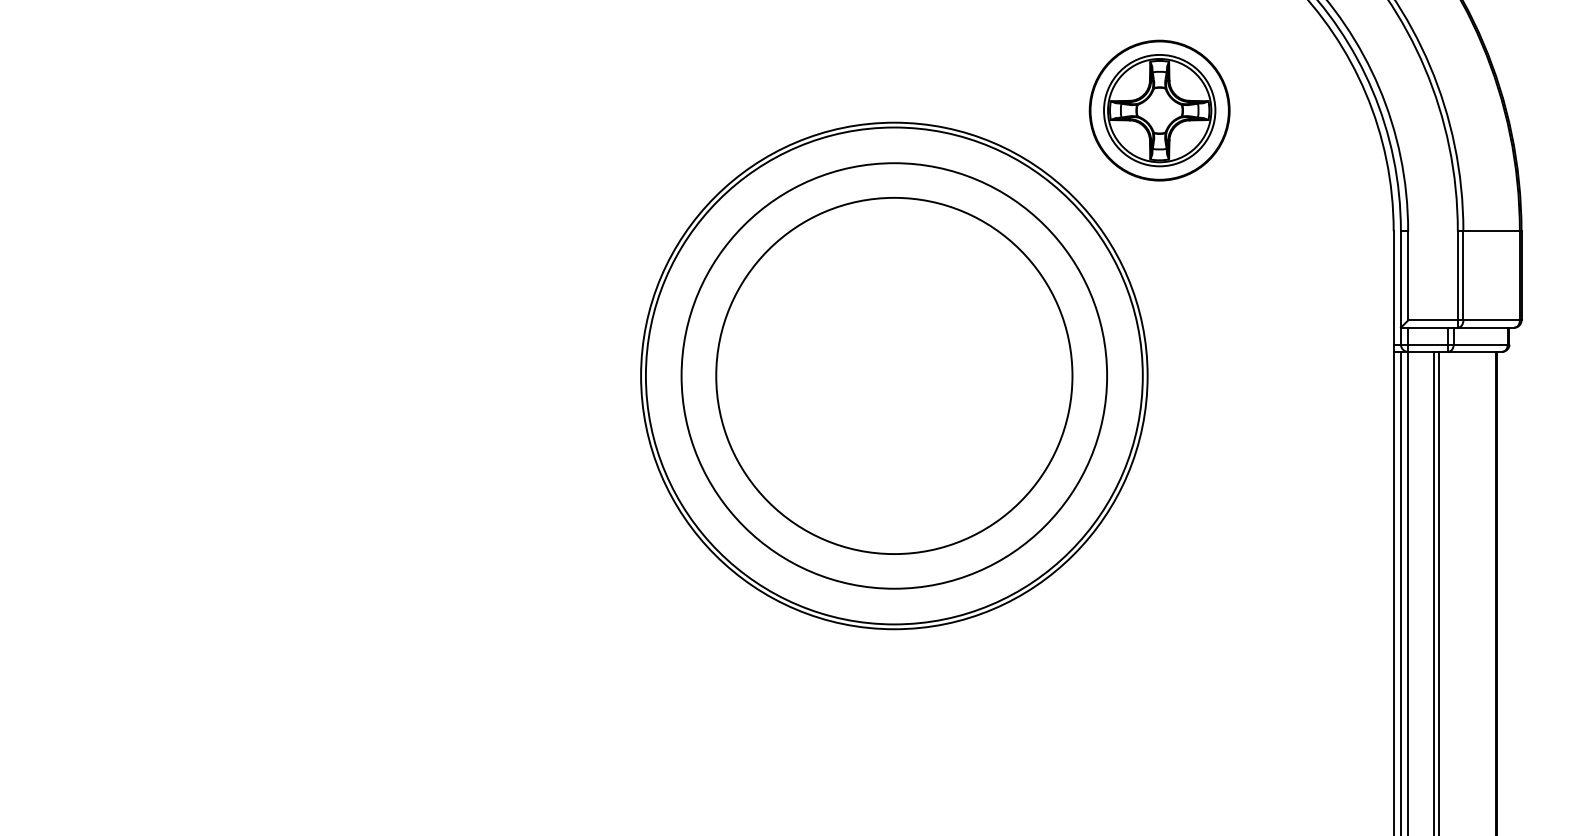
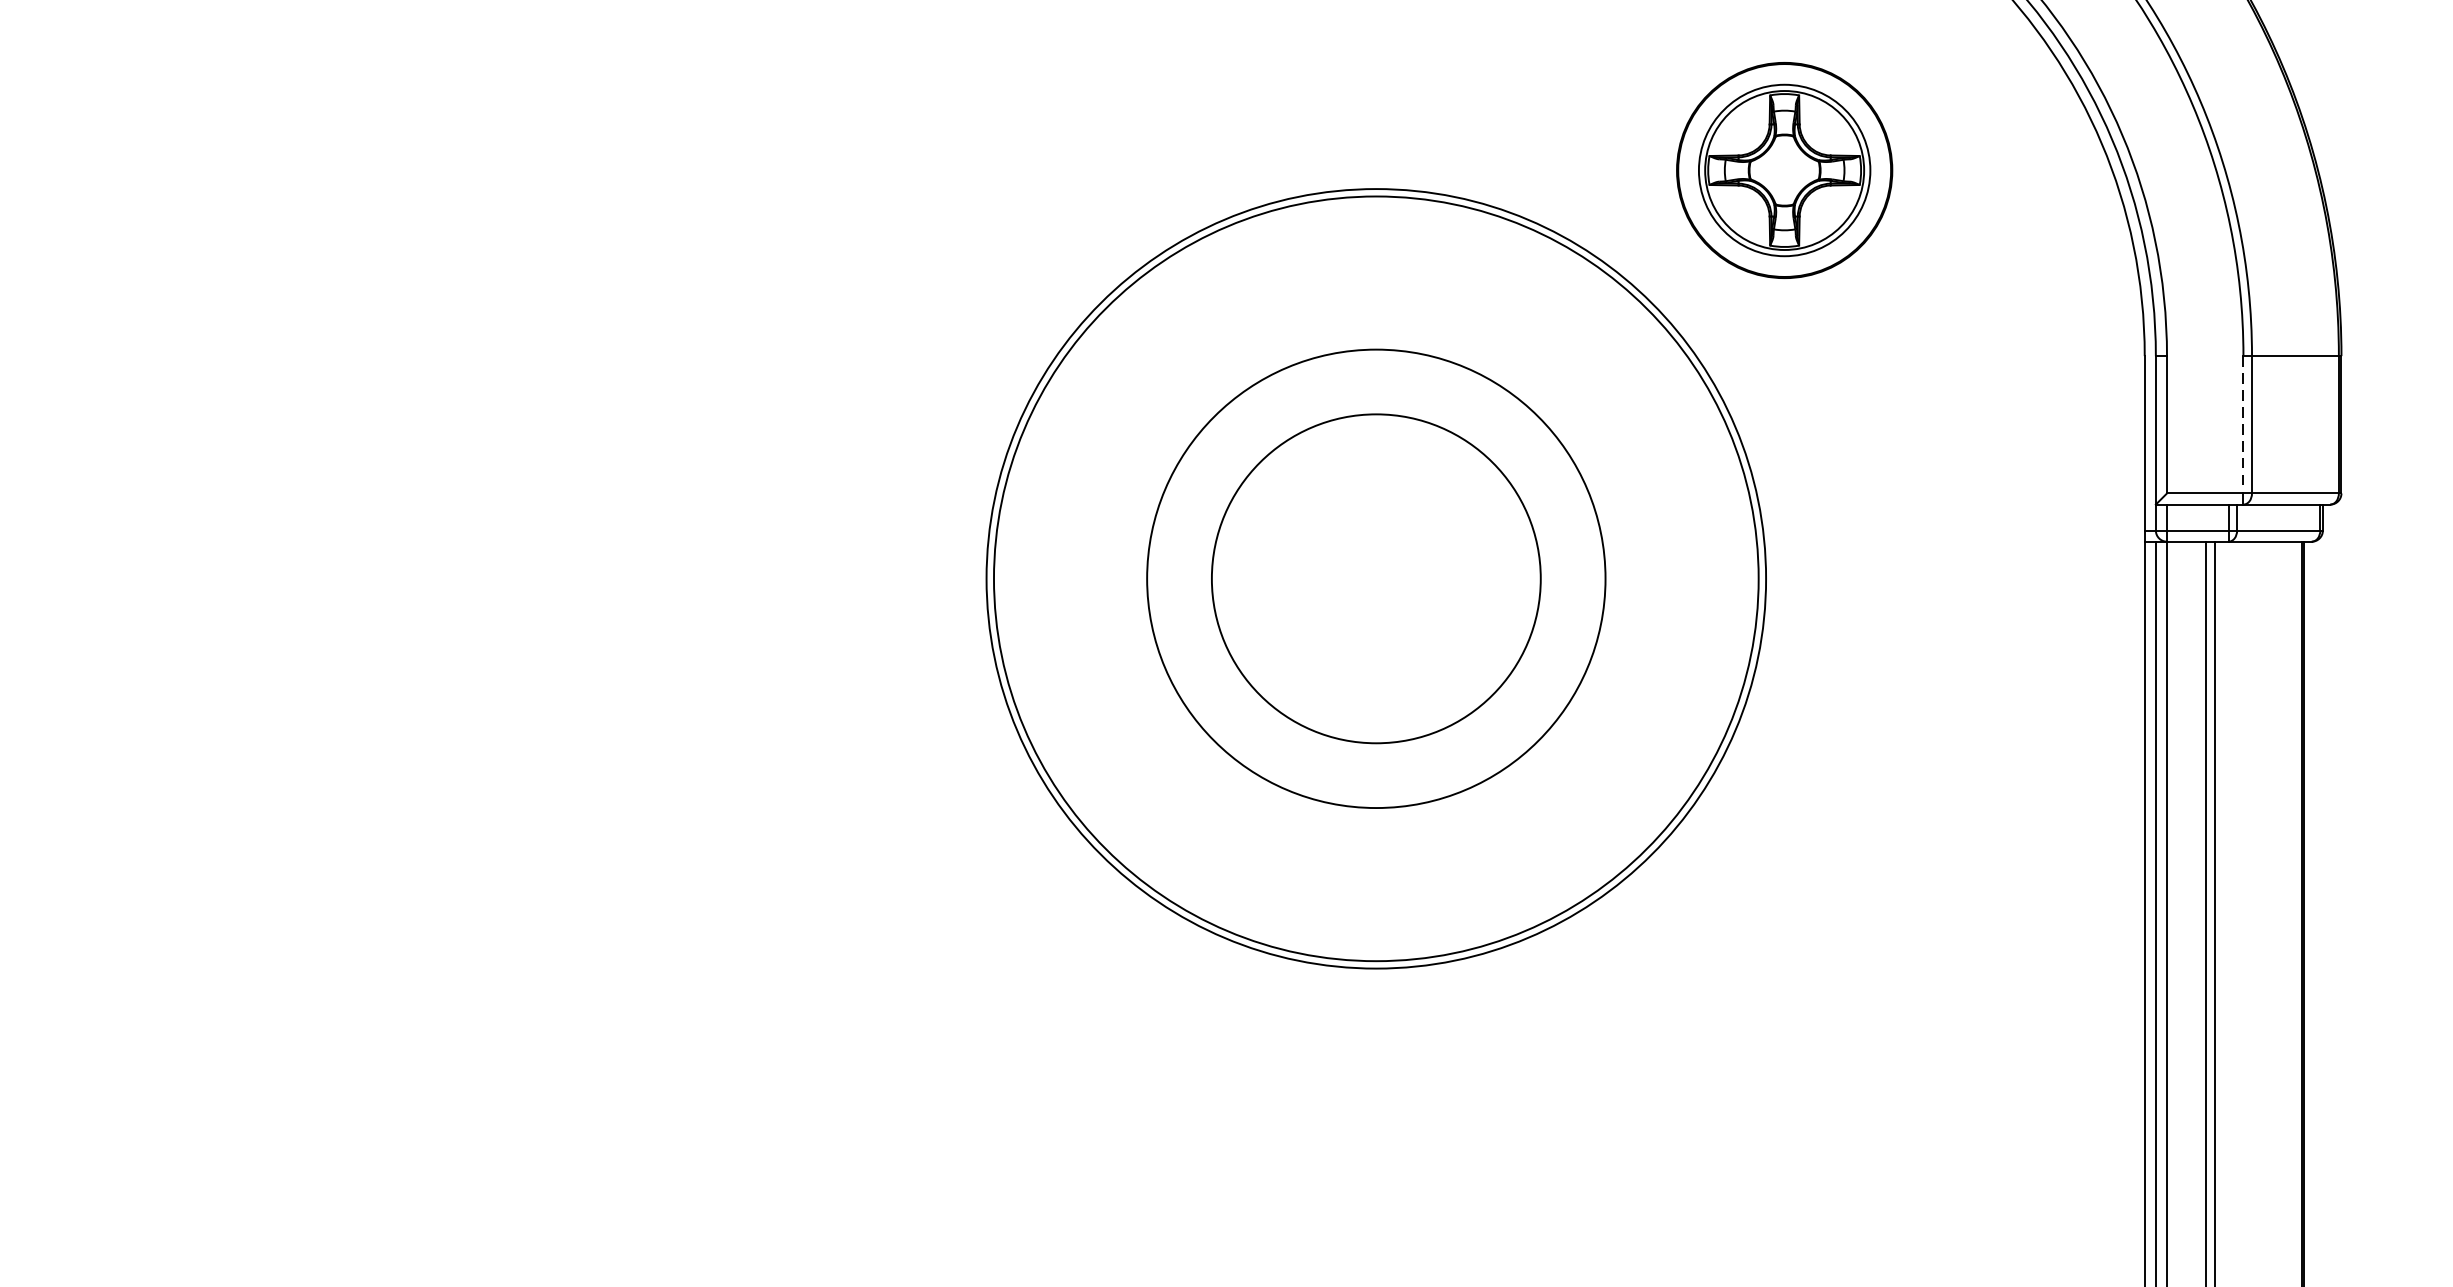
line: (1457, 275) -> (2242, 424), solid -> dashed
circle: (894, 375) -> (1376, 578), size x0.6
circle: (894, 375) -> (1376, 578), size x0.7

